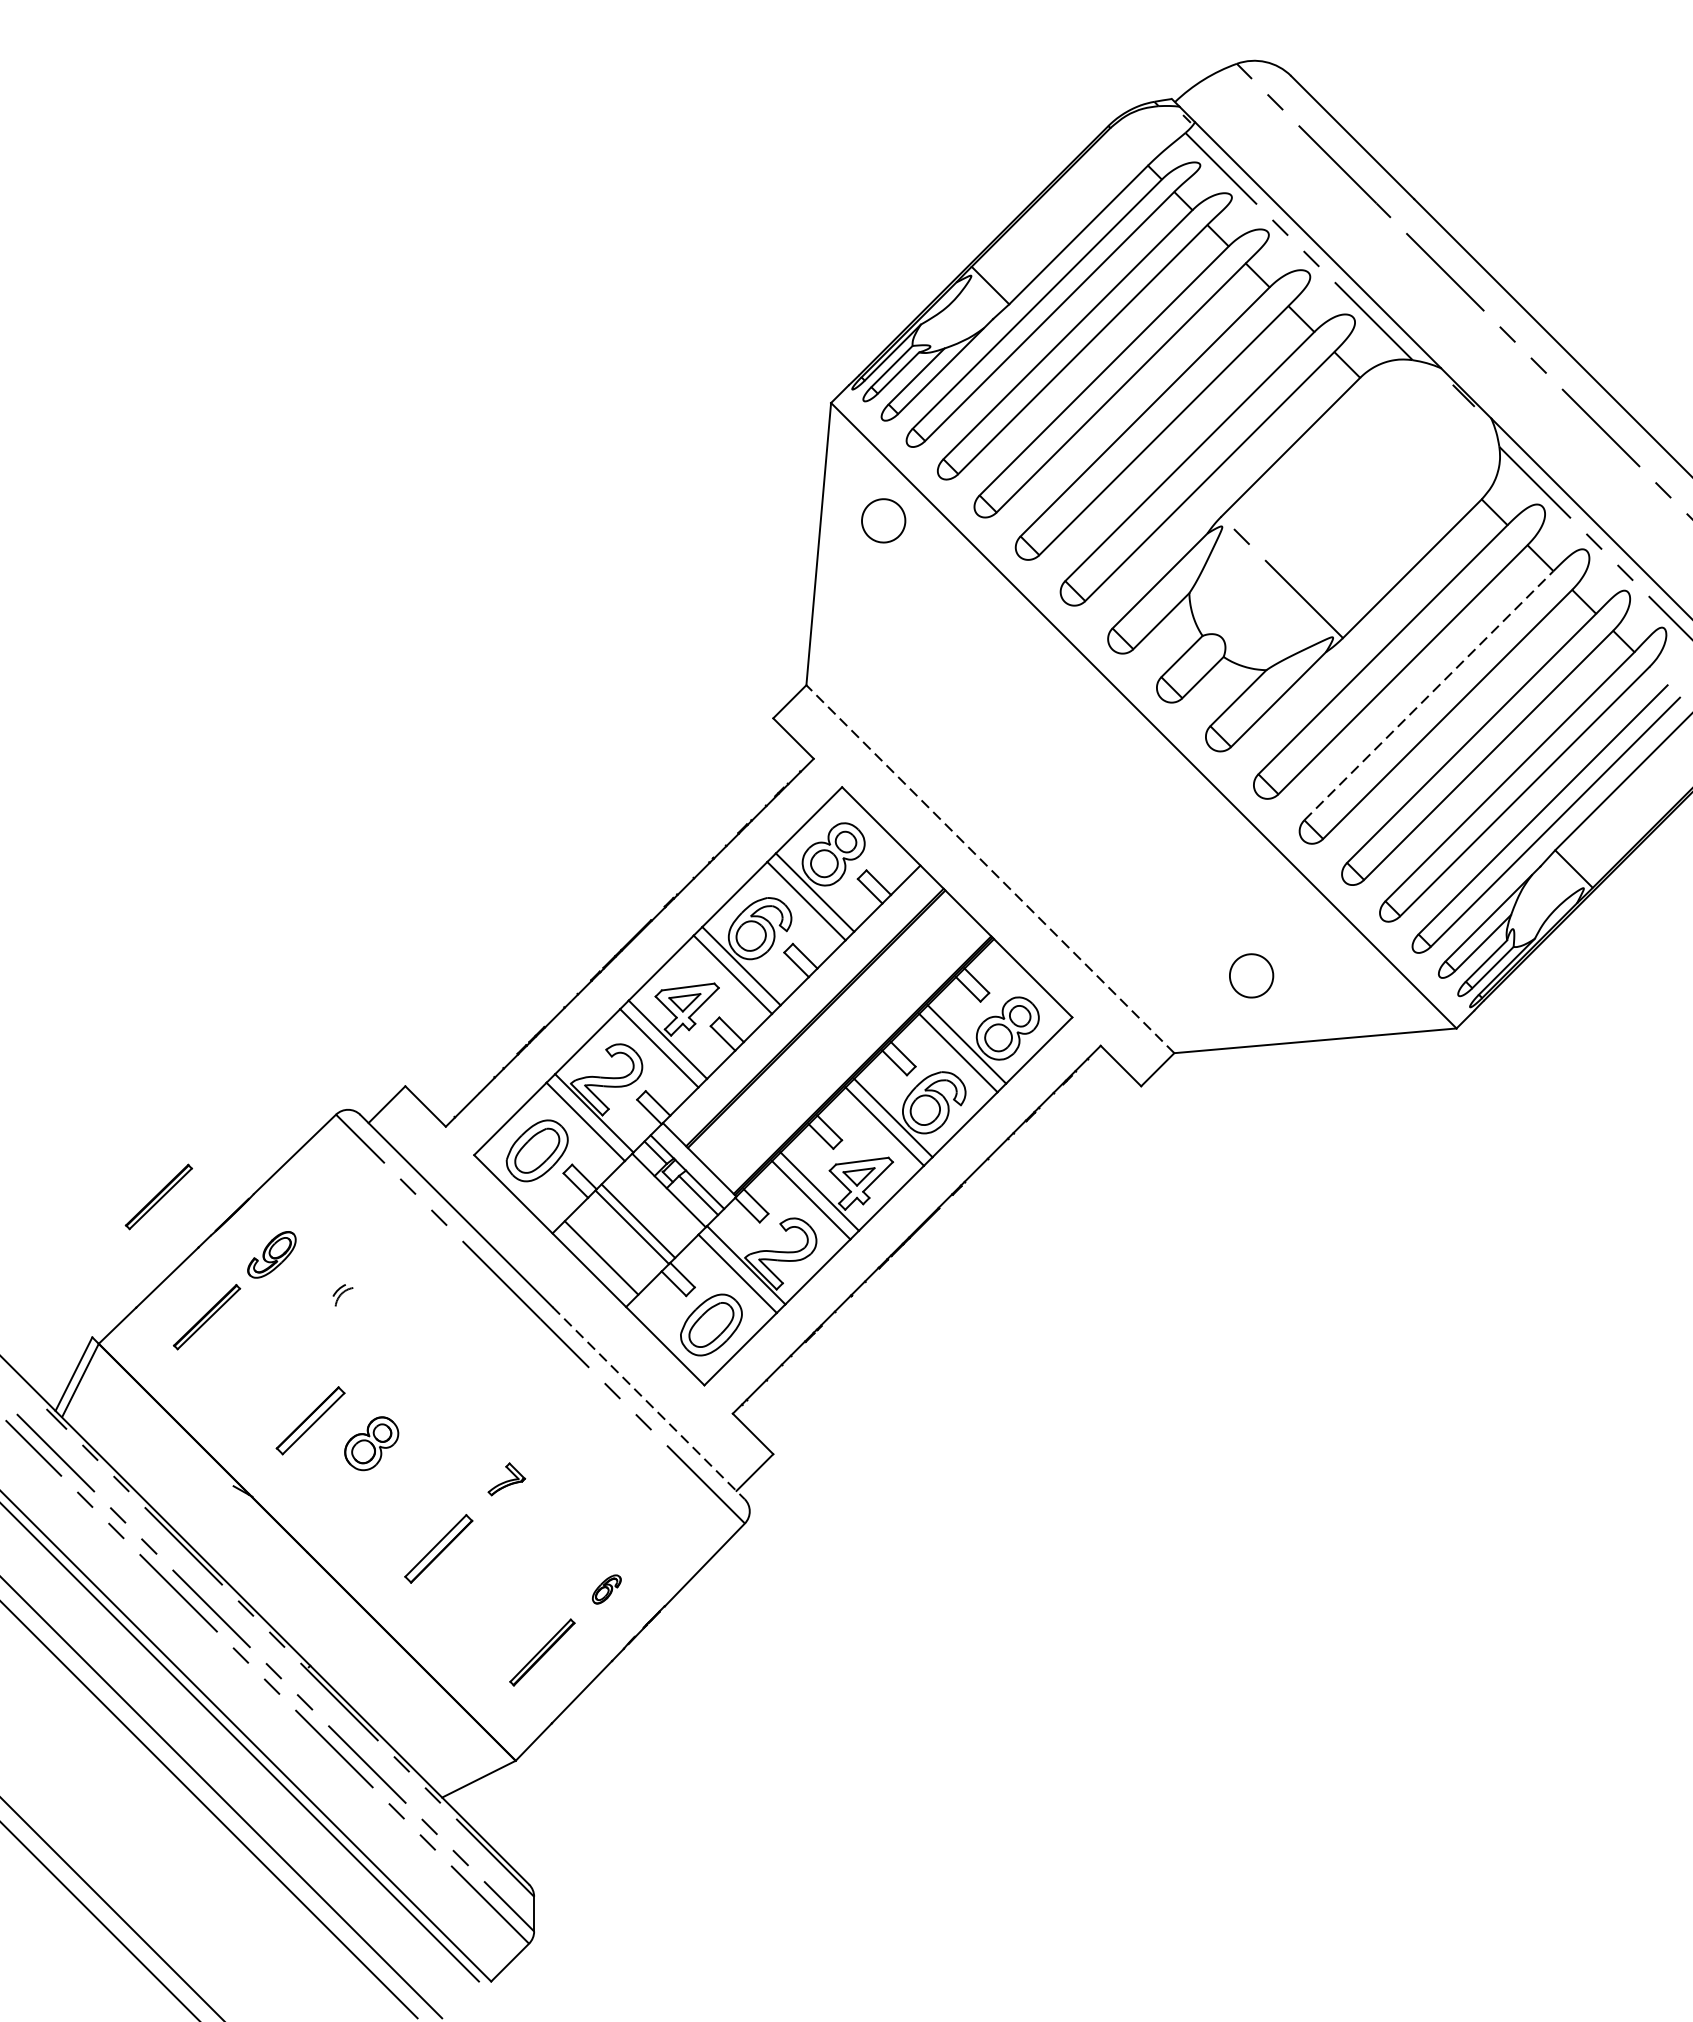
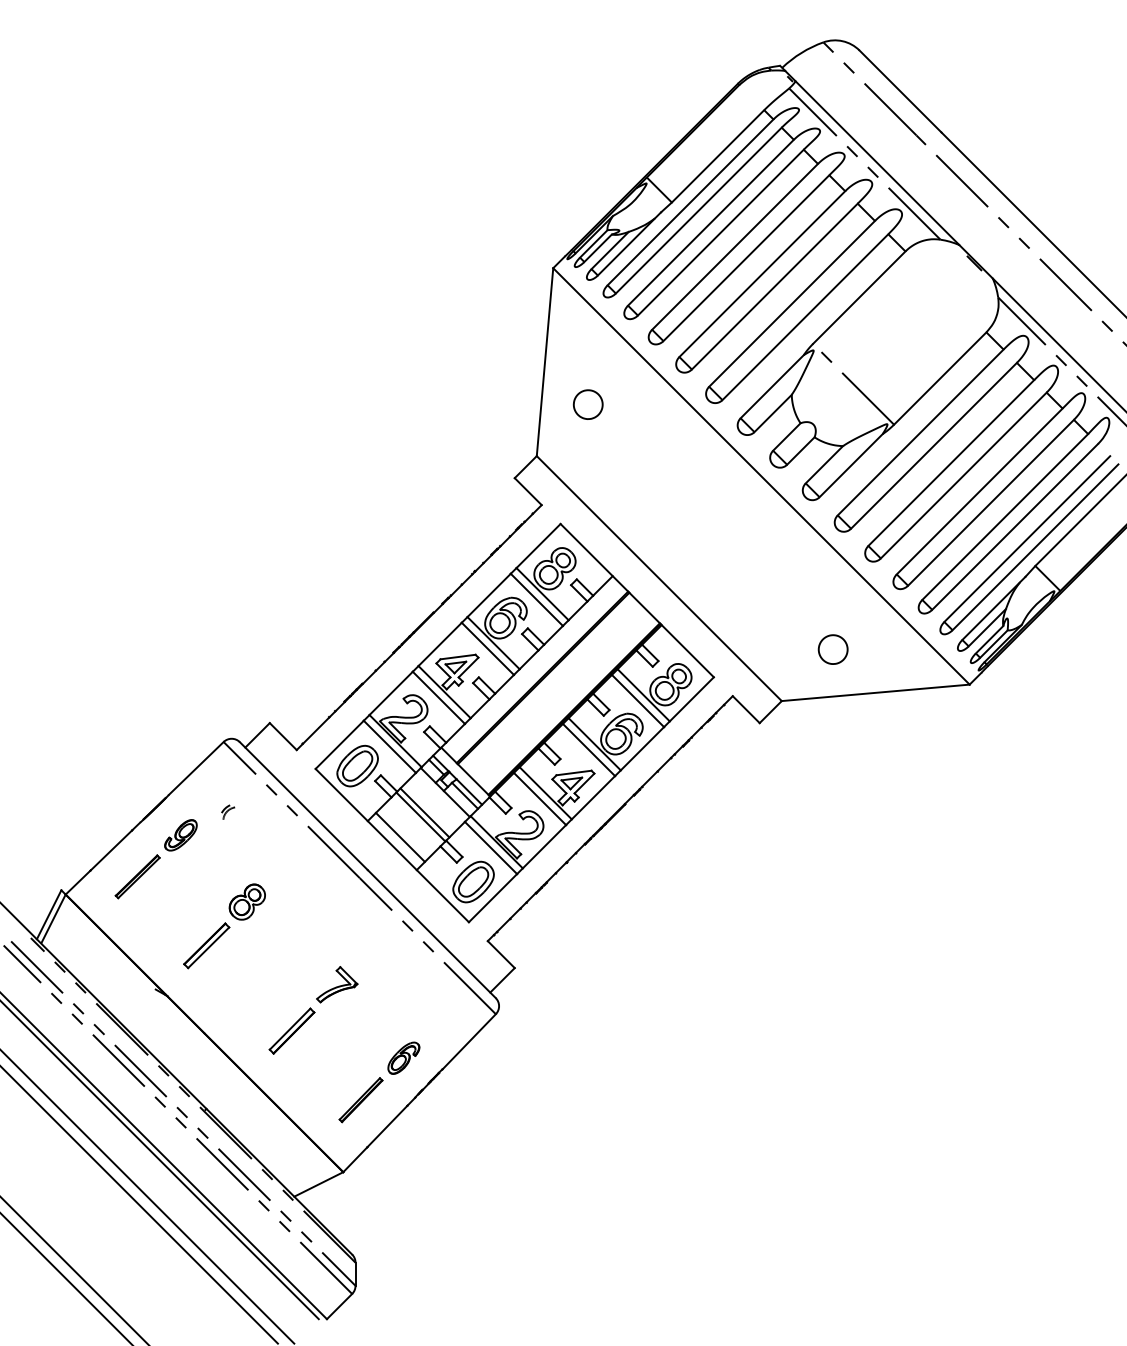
part: (882, 520) -> (587, 404), moved
line: (1429, 694) -> (951, 462), dashed -> solid
line: (989, 869) -> (658, 578), dashed -> solid
part: (158, 1196) -> (105, 796), removed
part: (343, 1294) -> (228, 811), moved
line: (649, 1403) -> (432, 934), dashed -> solid
part: (370, 1442) -> (246, 901), moved
part: (507, 1478) -> (337, 984), size x1.67
part: (606, 1588) -> (403, 1057), size x1.67

